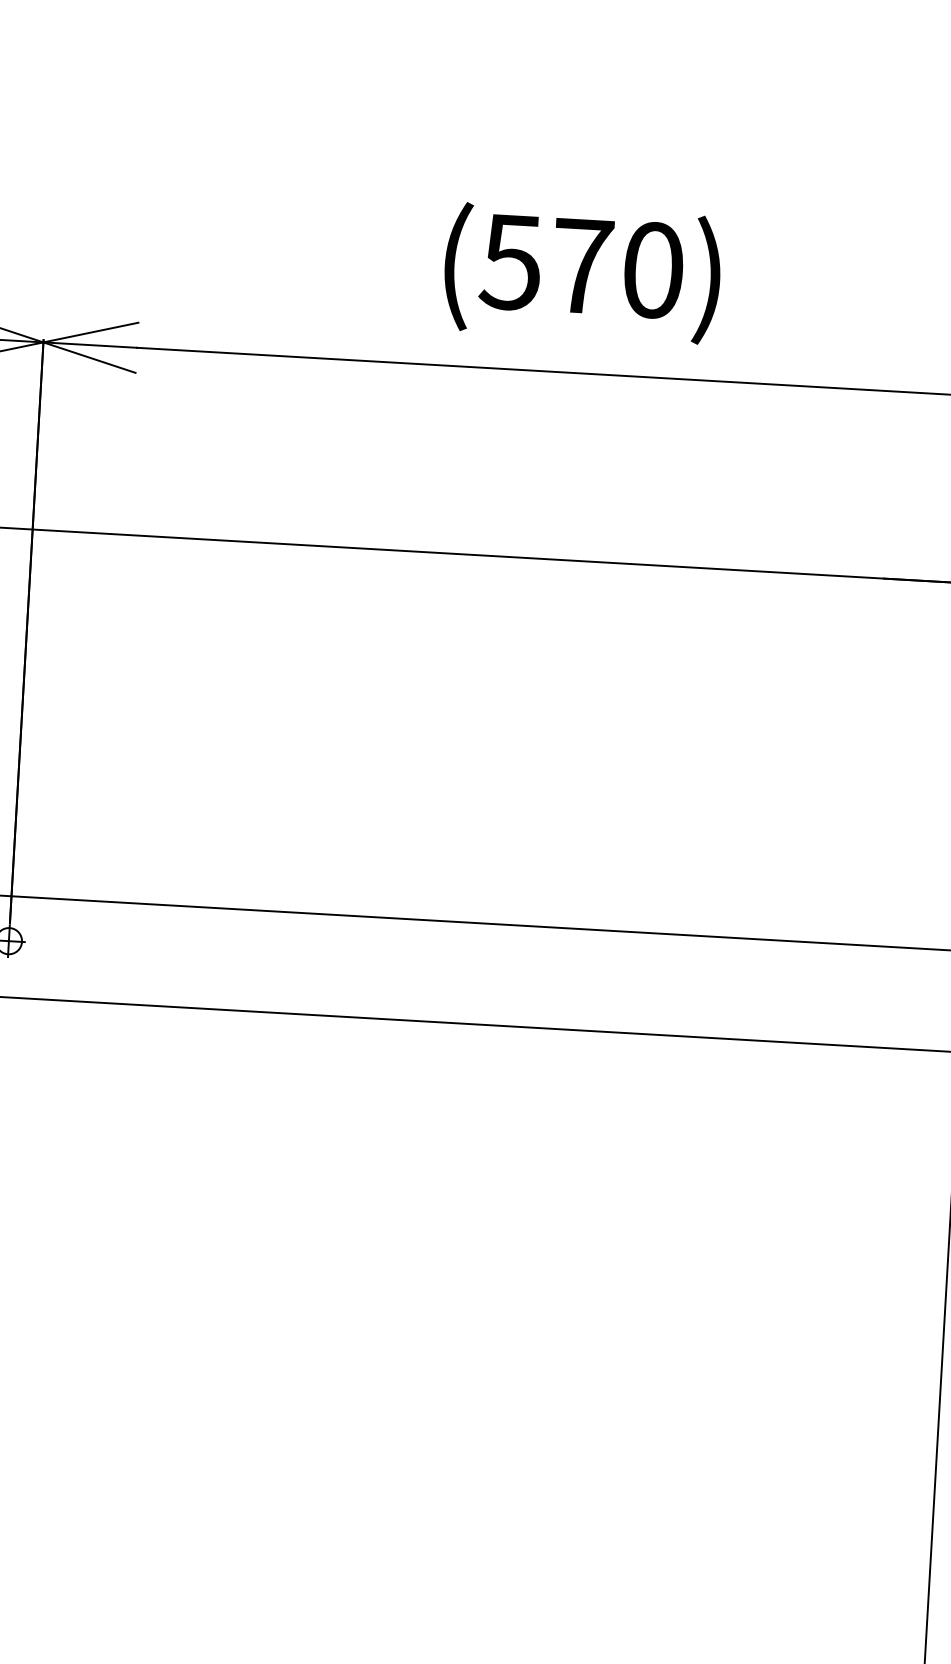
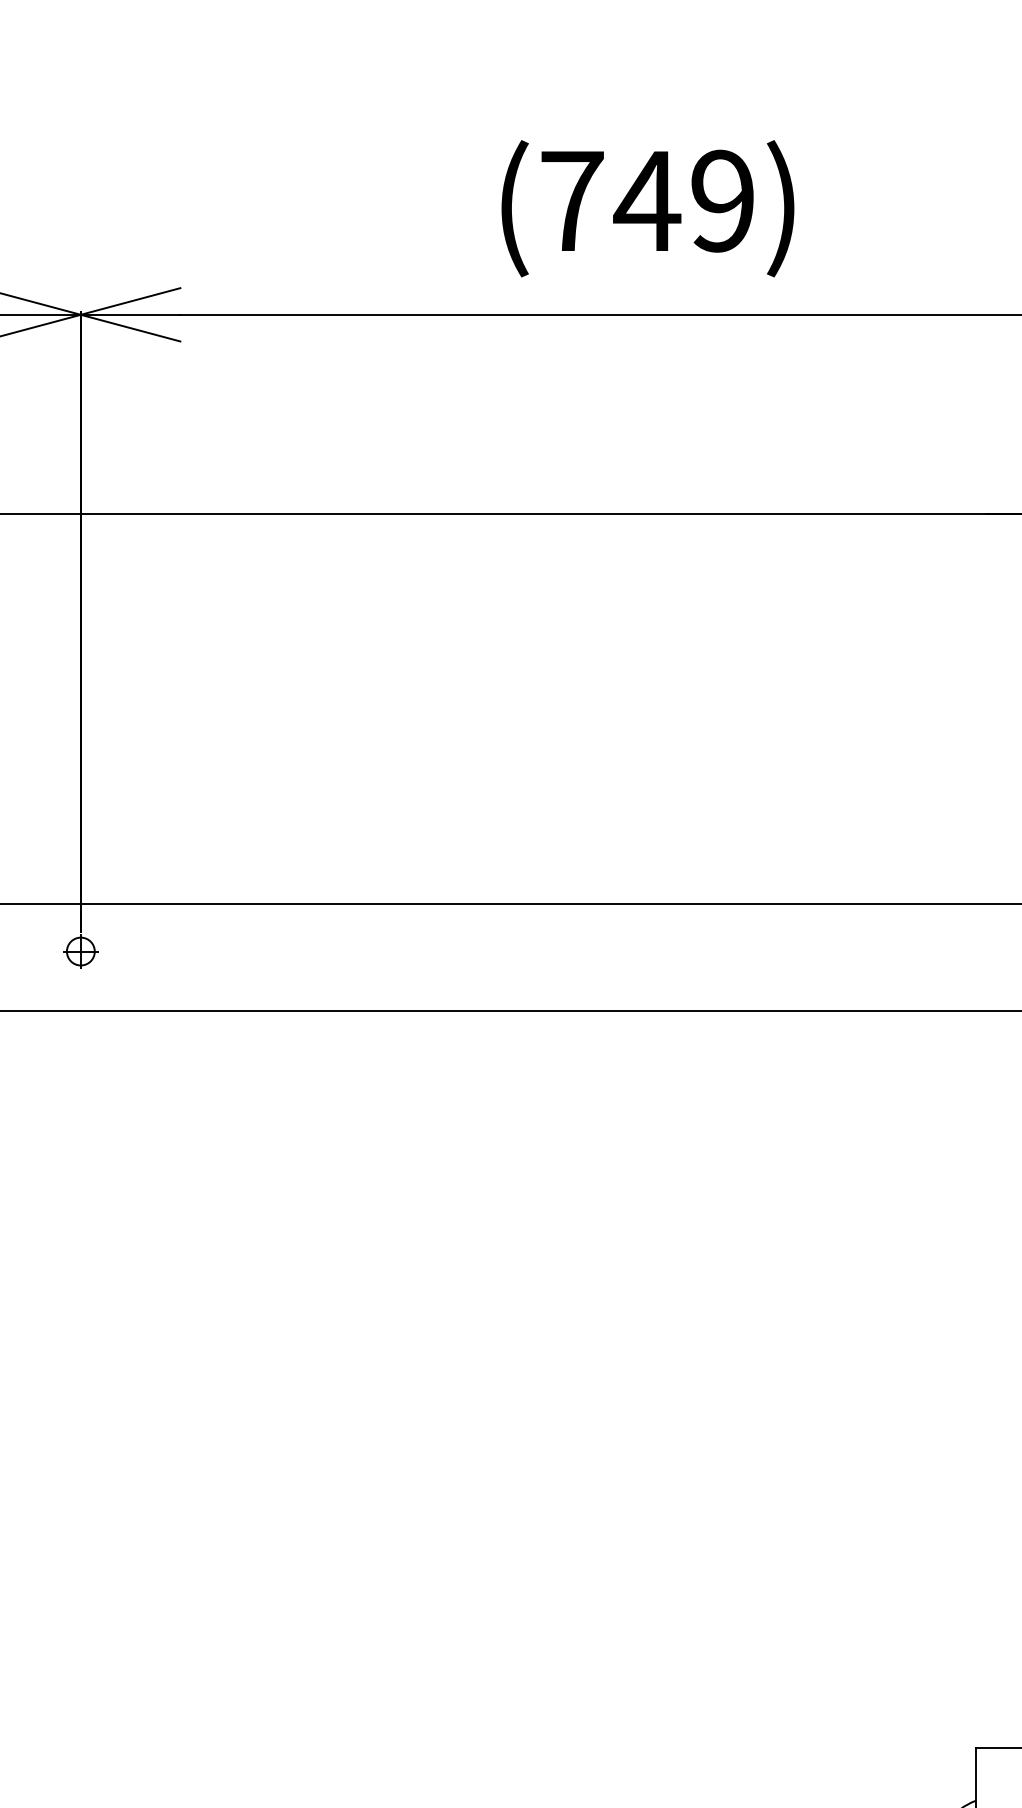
text: (581, 265) -> (646, 200), (570) -> (749)

